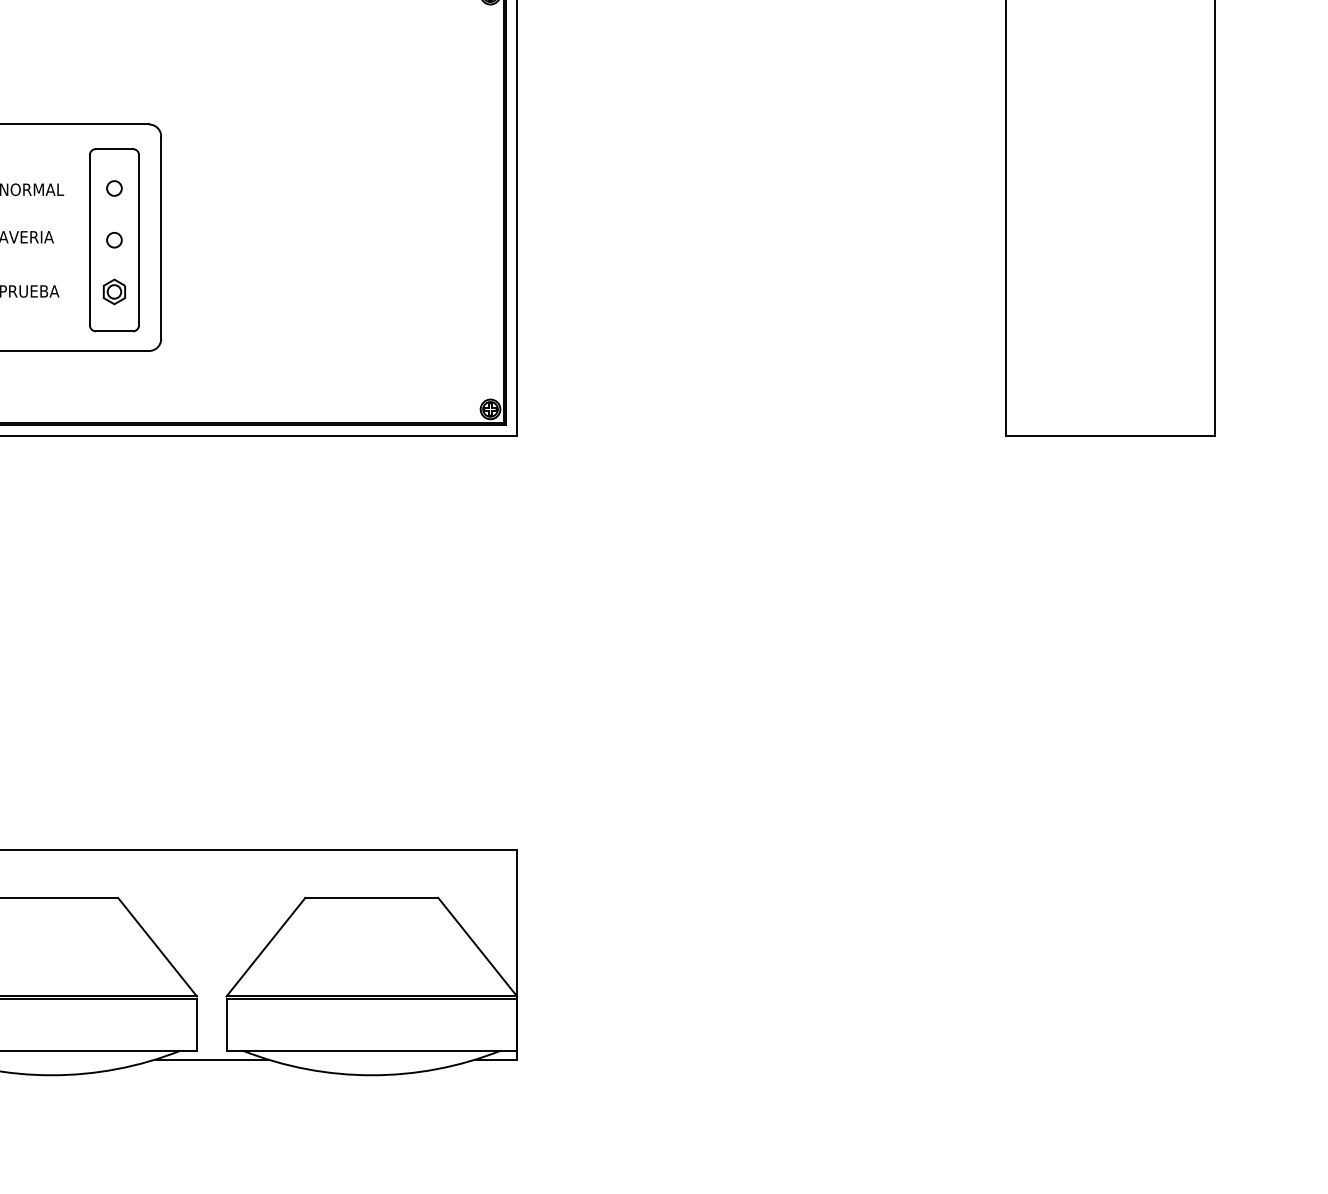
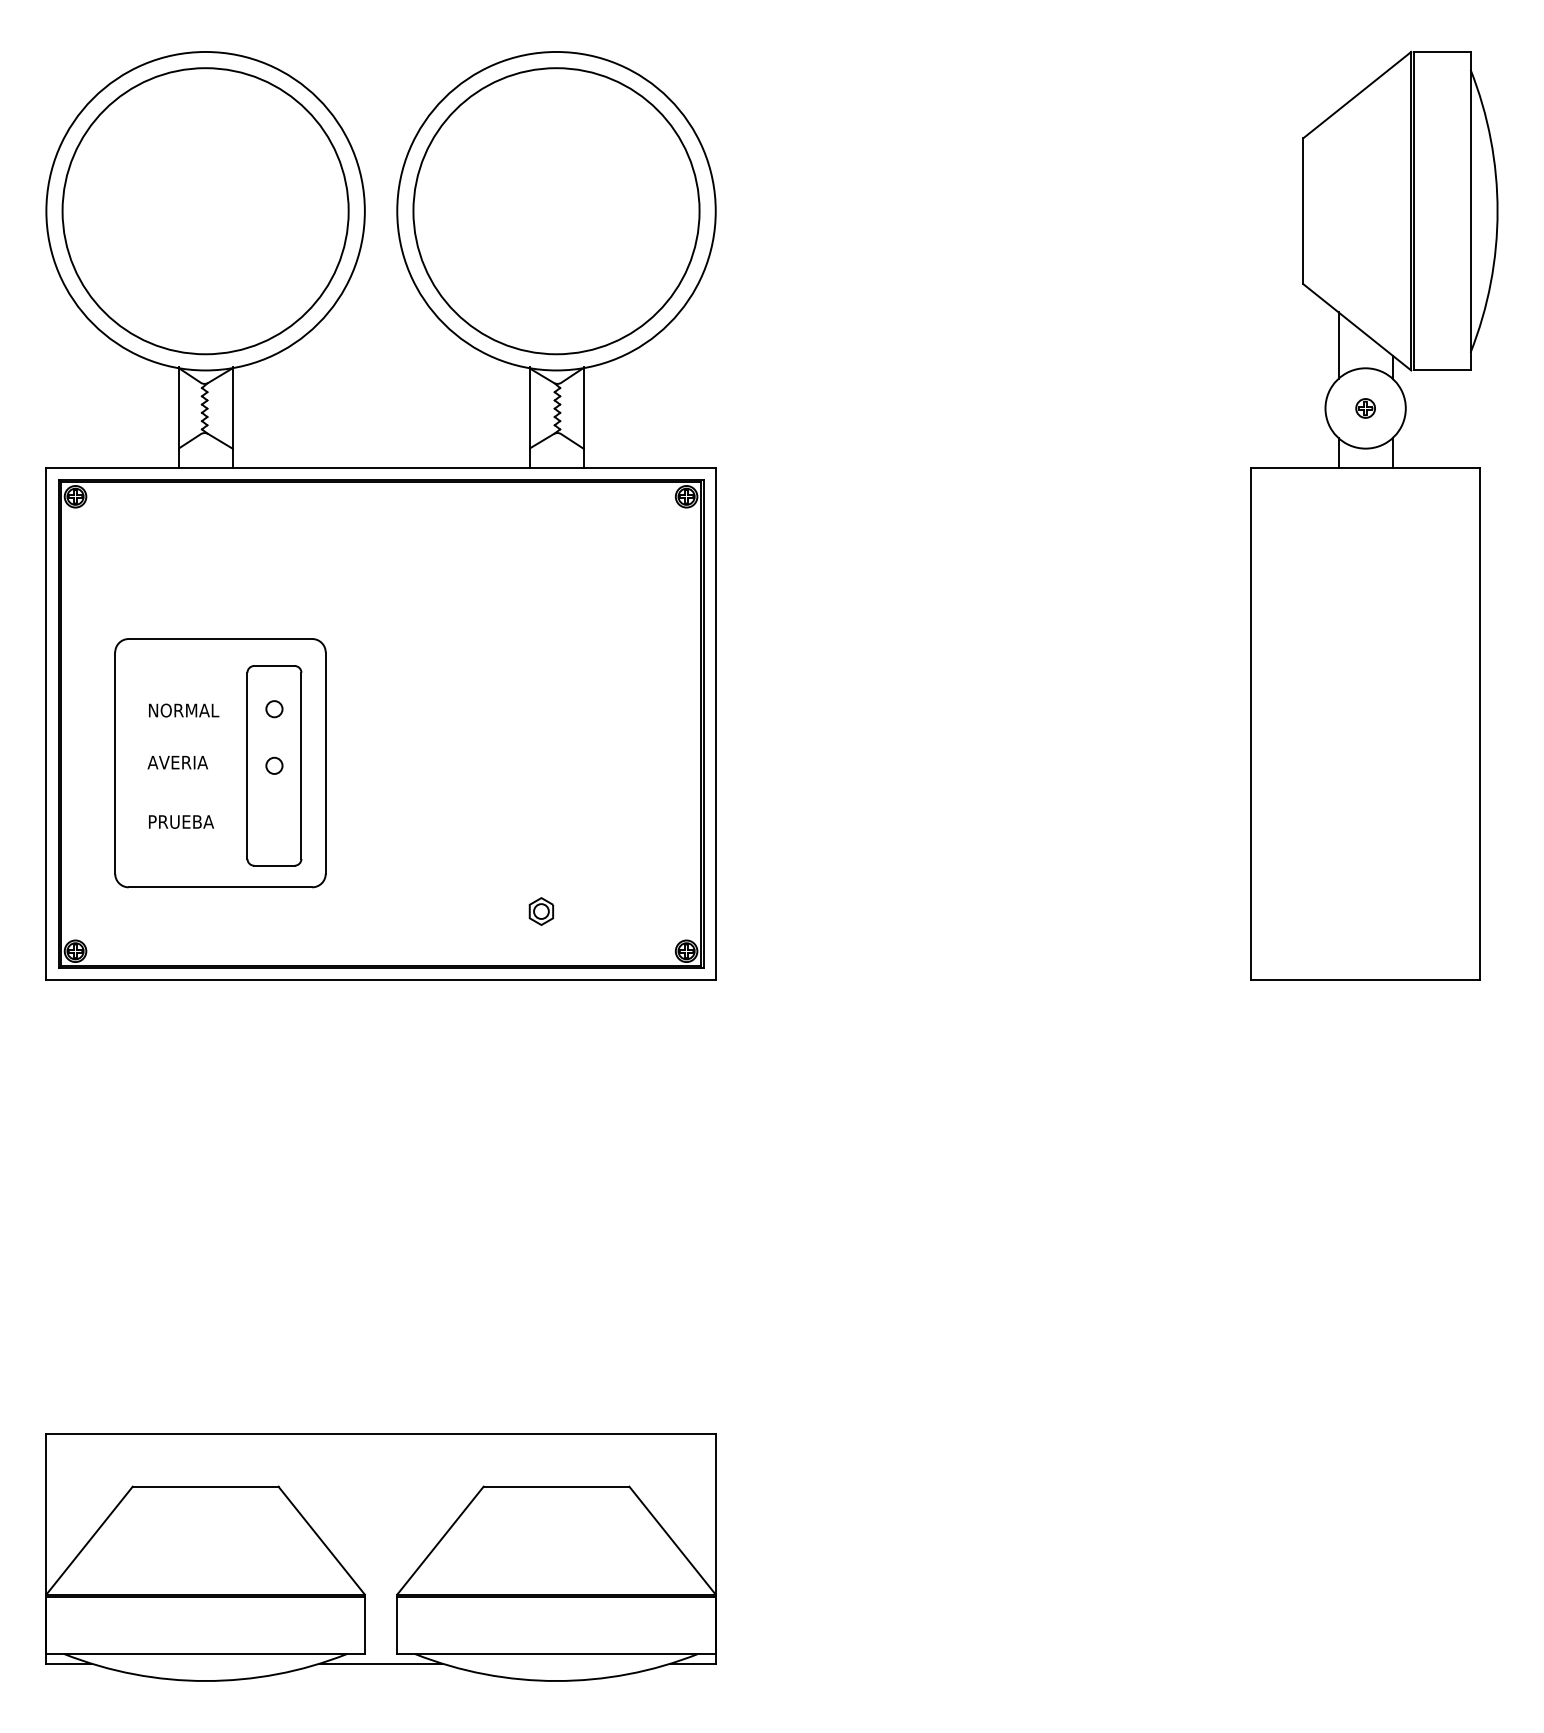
part: (113, 291) -> (540, 911), moved

